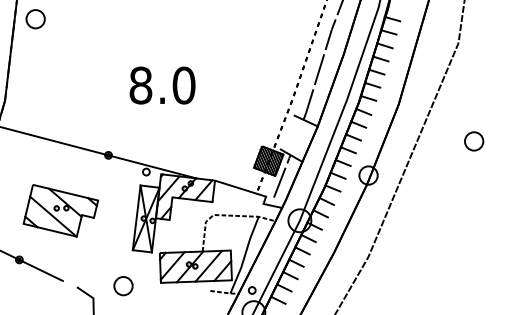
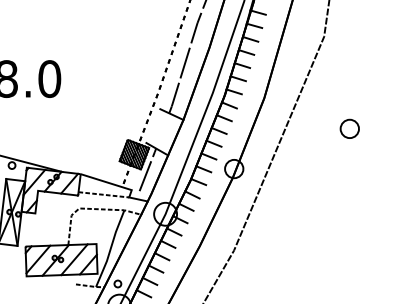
part: (474, 141) -> (350, 128), moved
line: (237, 200) -> (103, 193), added

